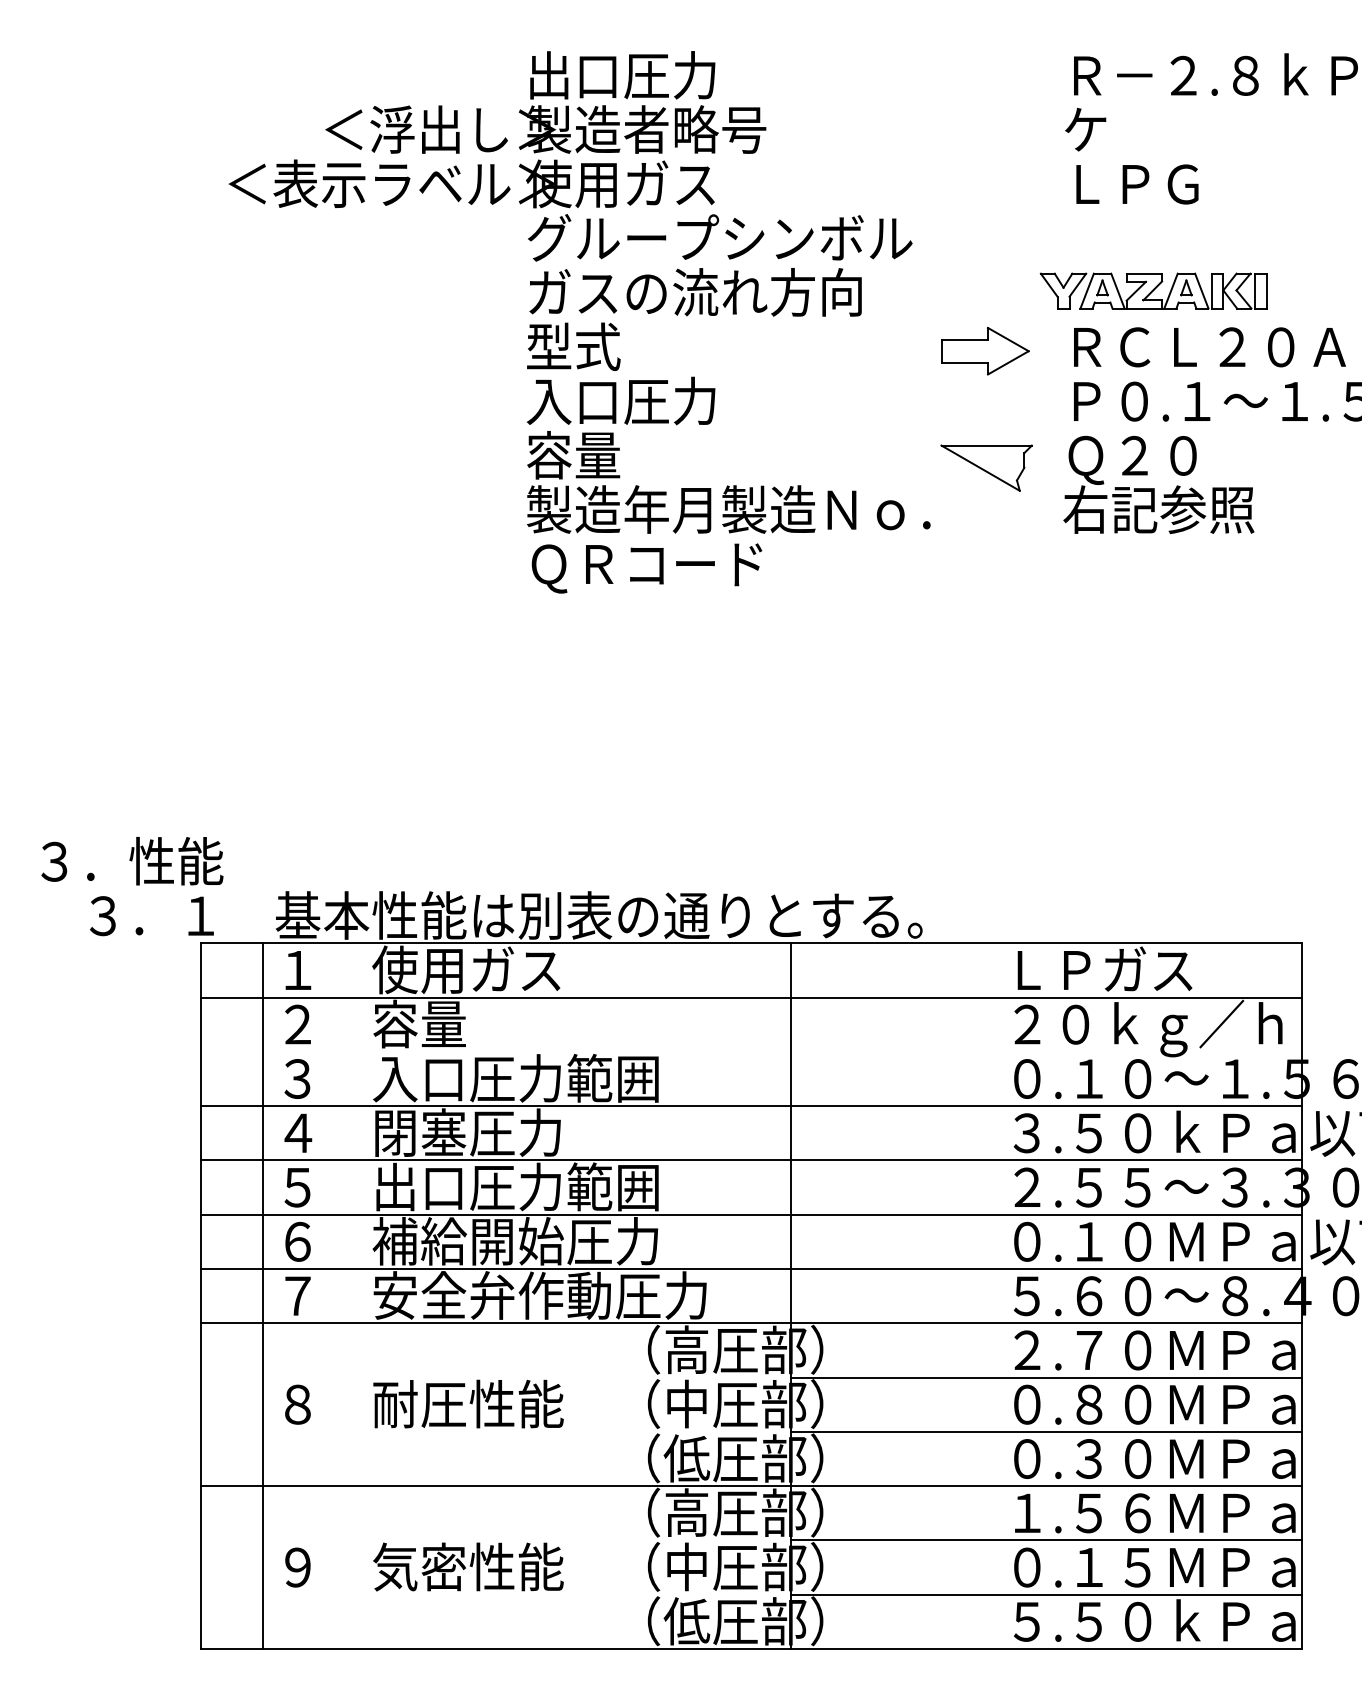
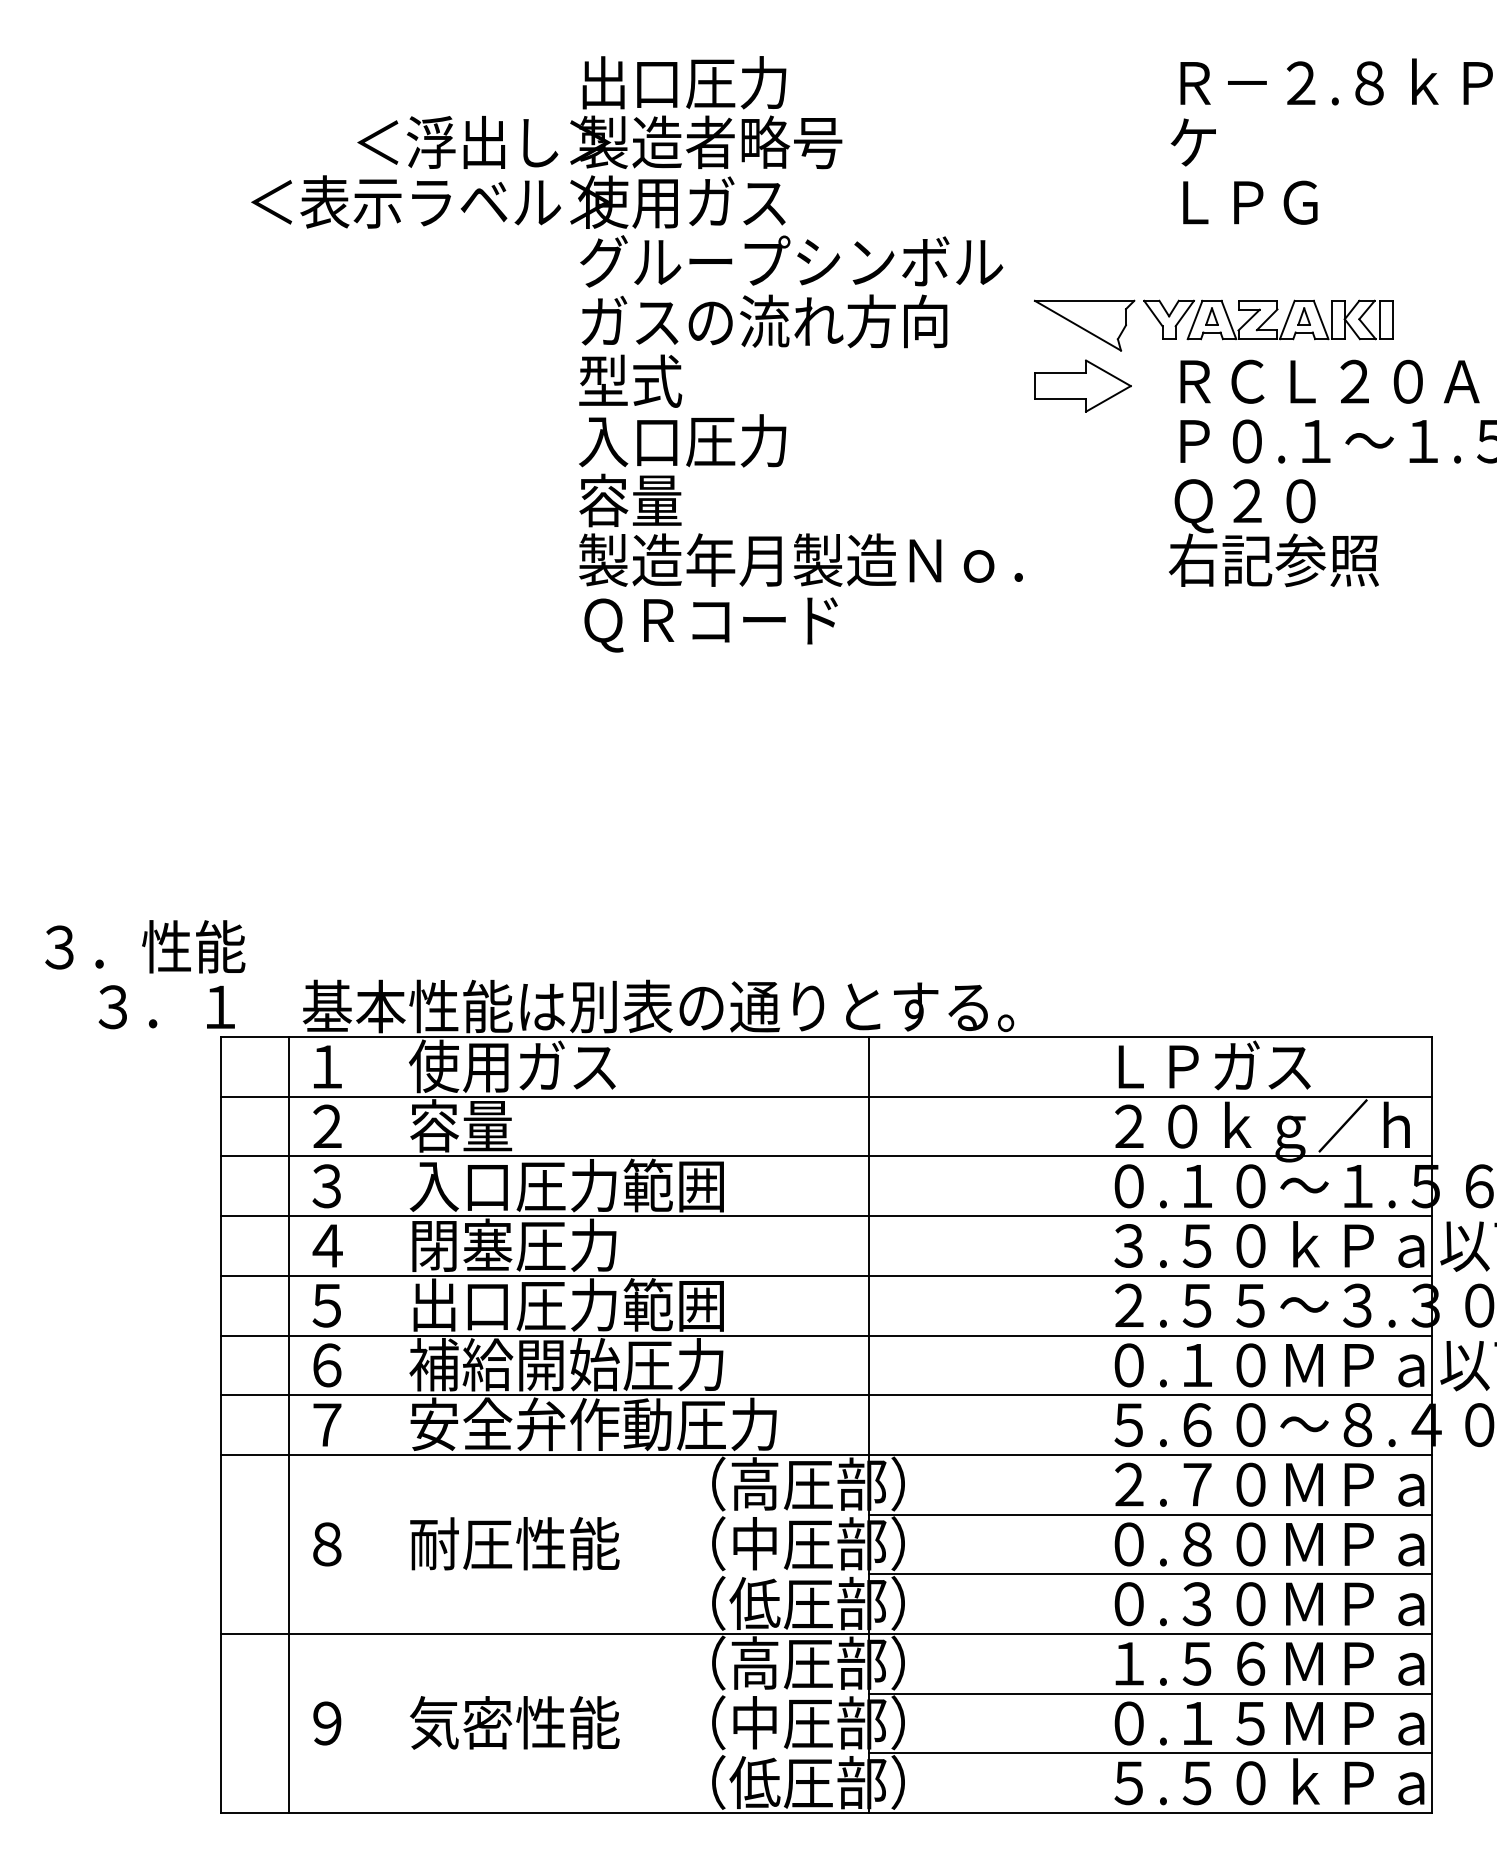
part: (986, 468) -> (1084, 325), moved
line: (751, 1051) -> (826, 1156), added

